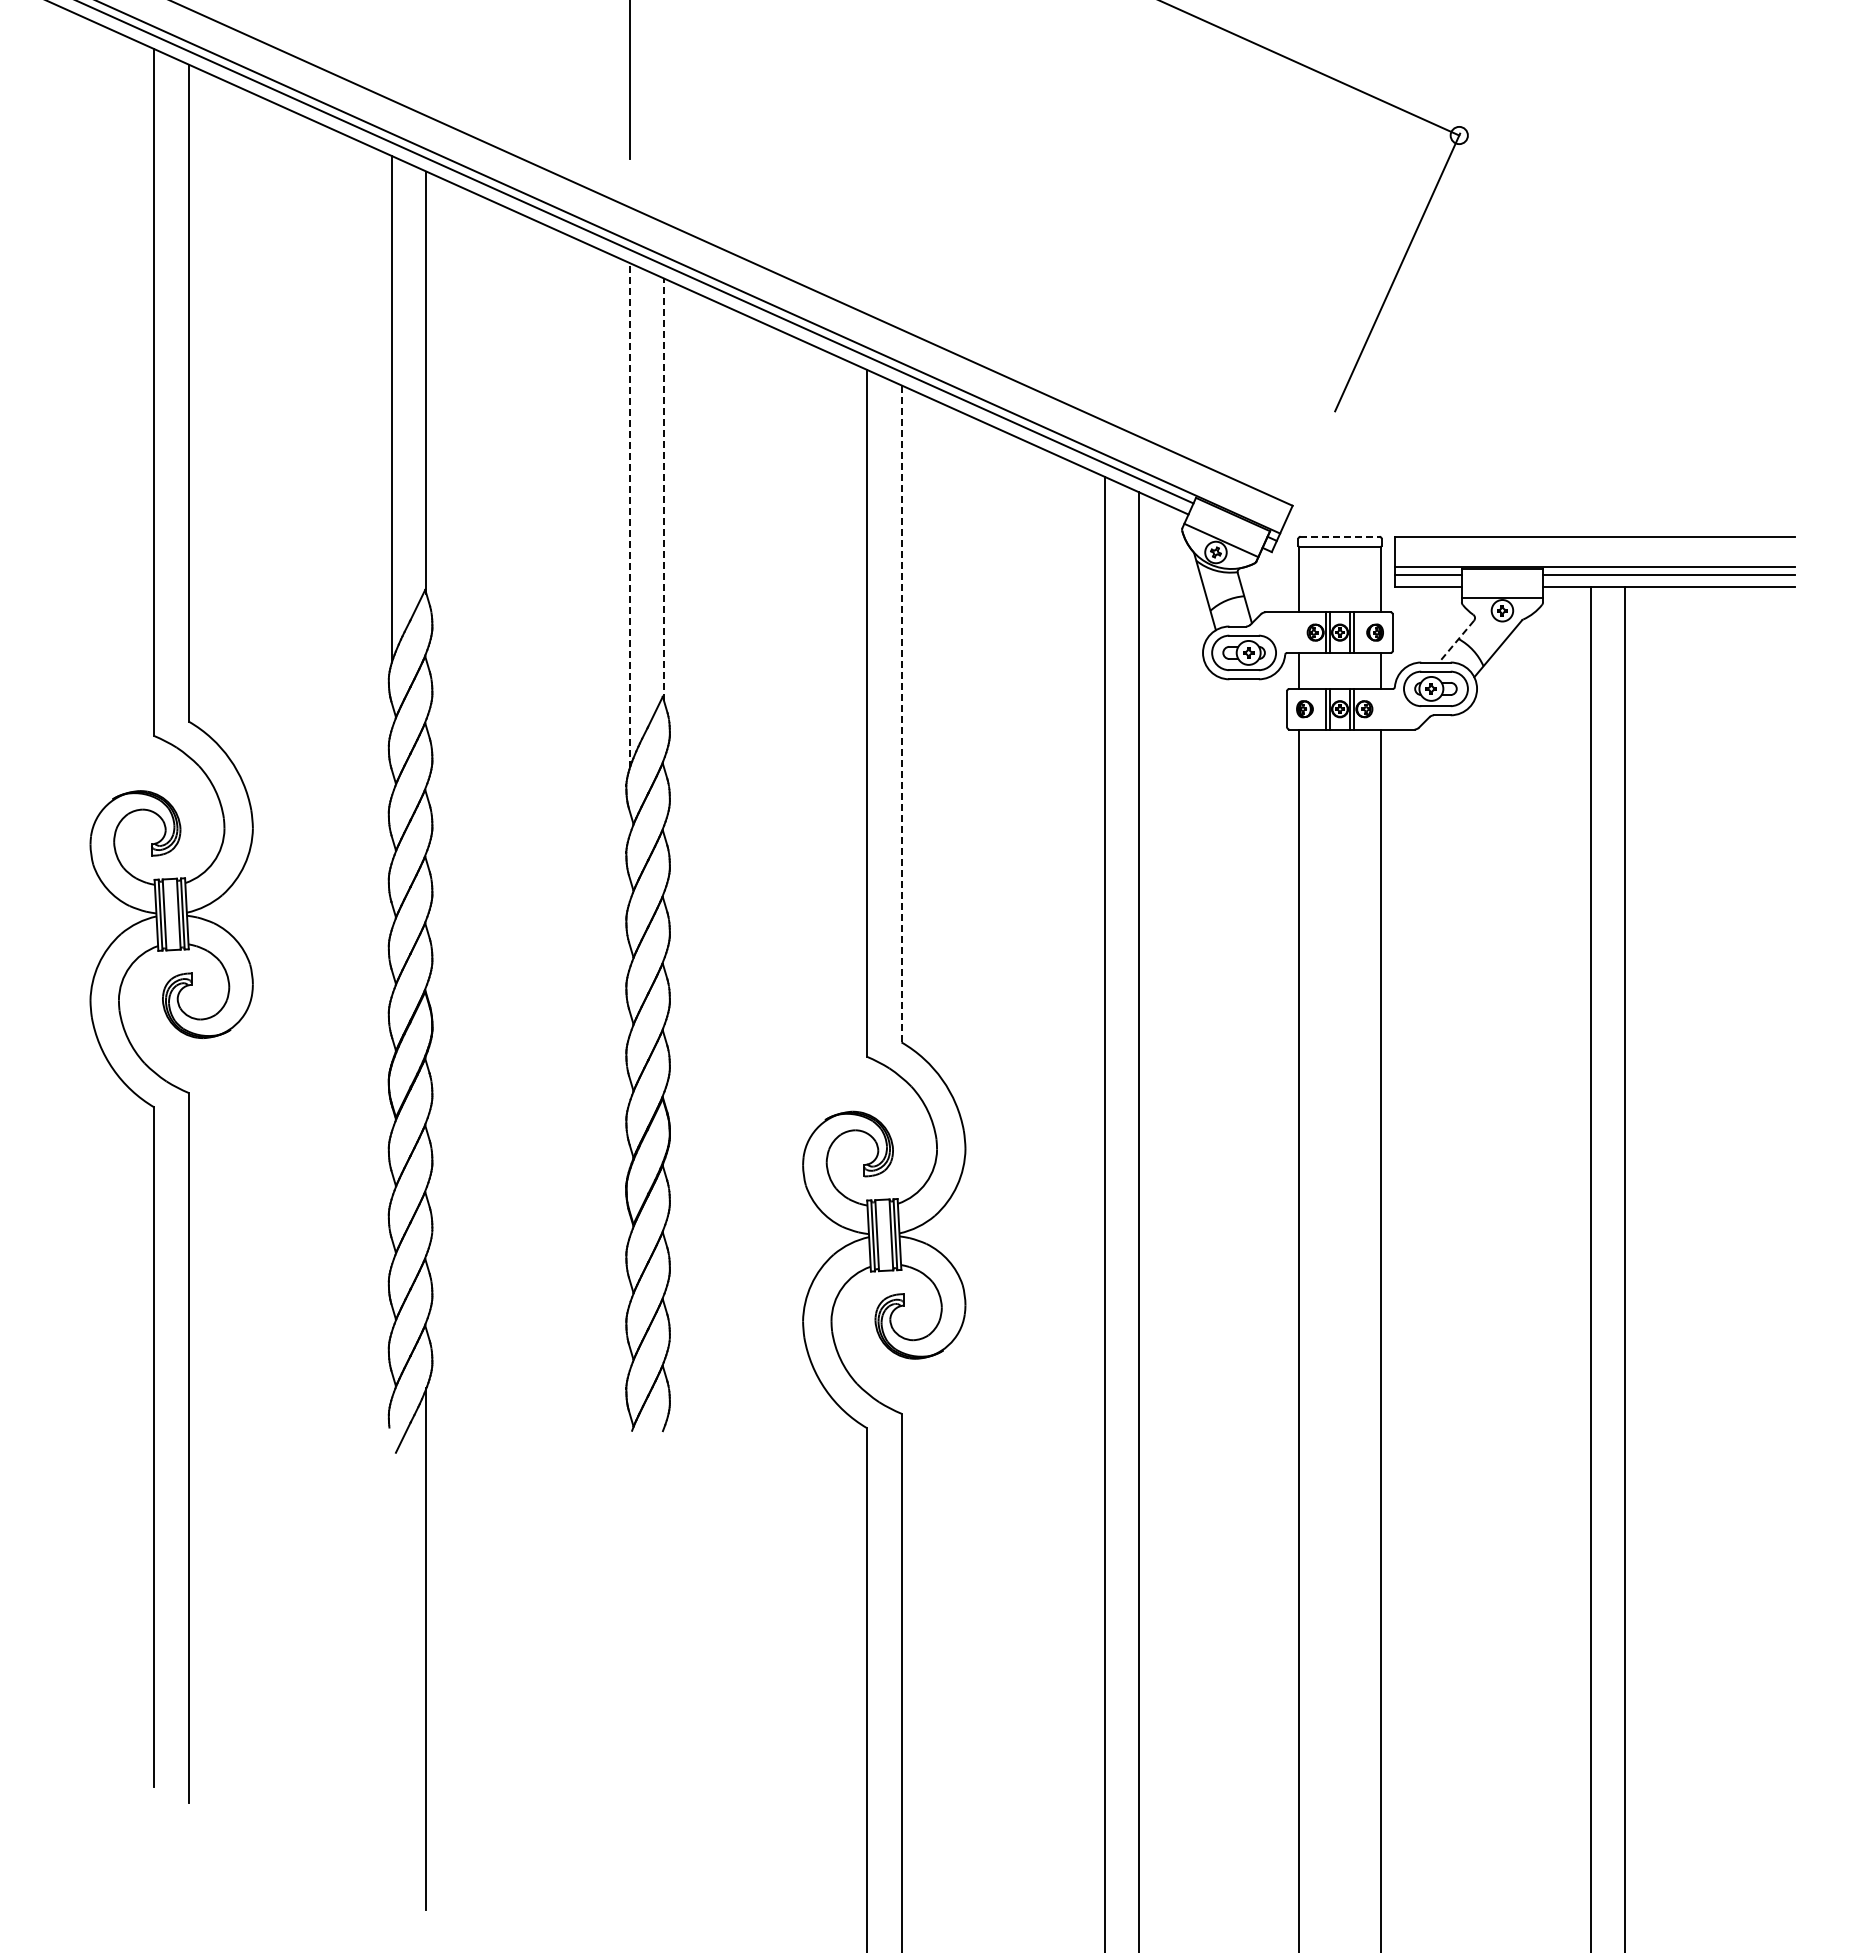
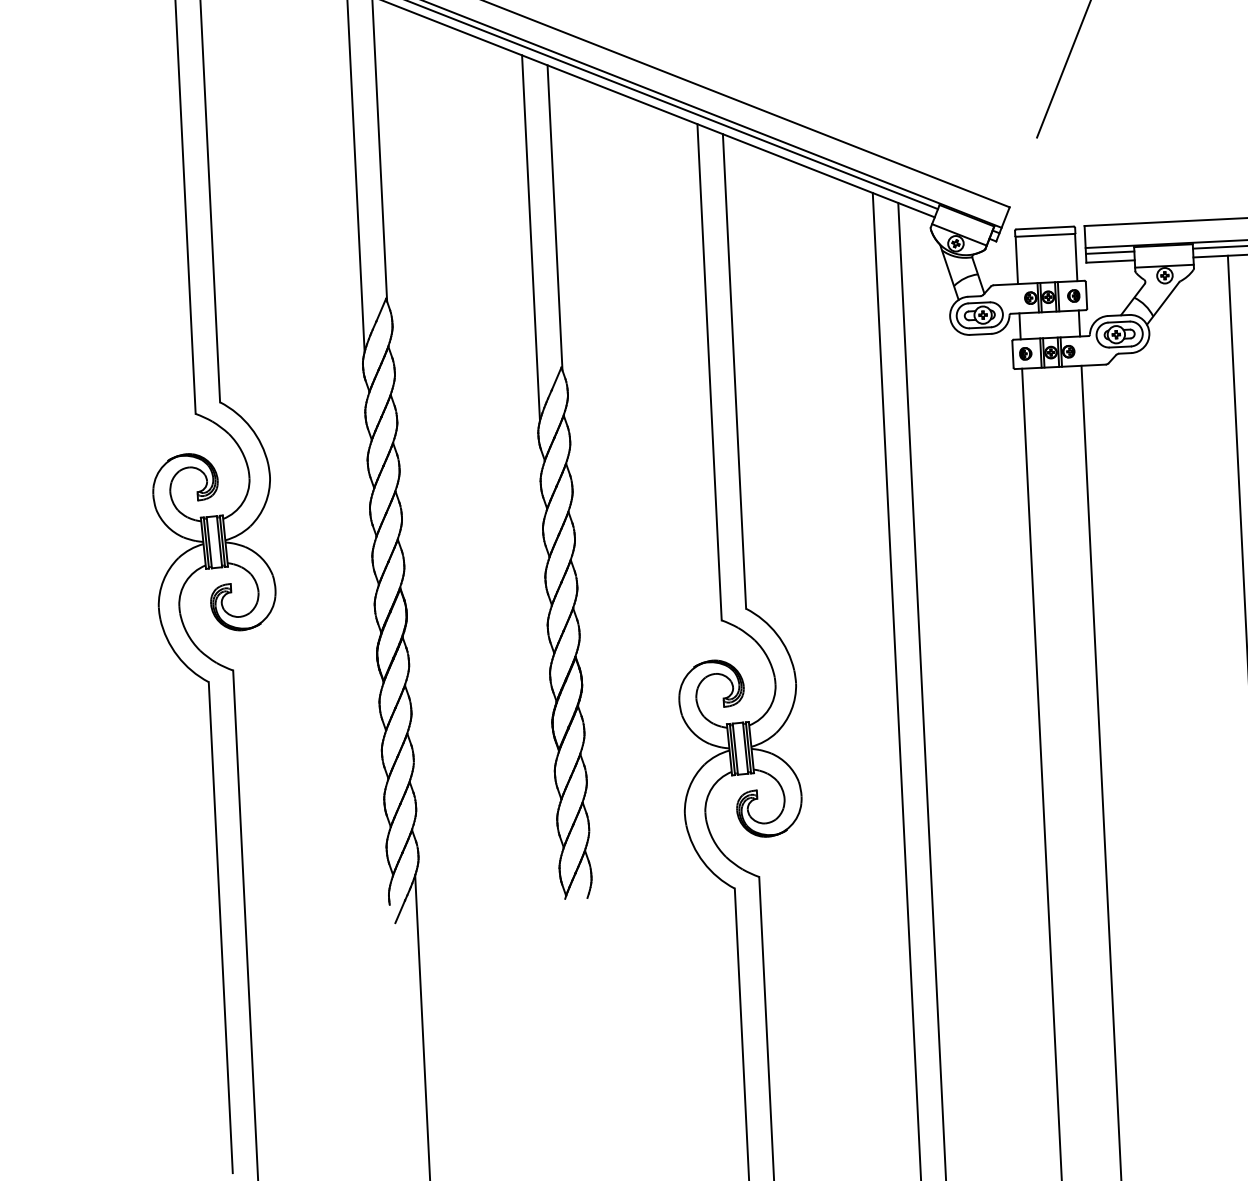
line: (664, 489) -> (555, 217), dashed -> solid
line: (629, 514) -> (530, 237), dashed -> solid
line: (1340, 536) -> (1045, 227), dashed -> solid
line: (1456, 641) -> (1132, 299), dashed -> solid
line: (901, 713) -> (734, 371), dashed -> solid

